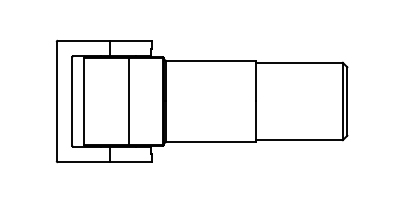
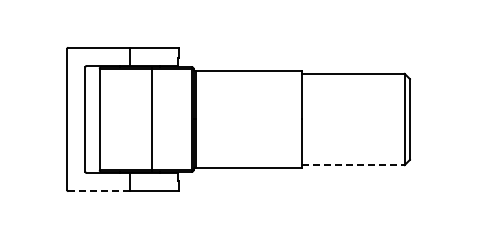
line: (299, 140) -> (353, 165), solid -> dashed
line: (84, 162) -> (99, 191), solid -> dashed

